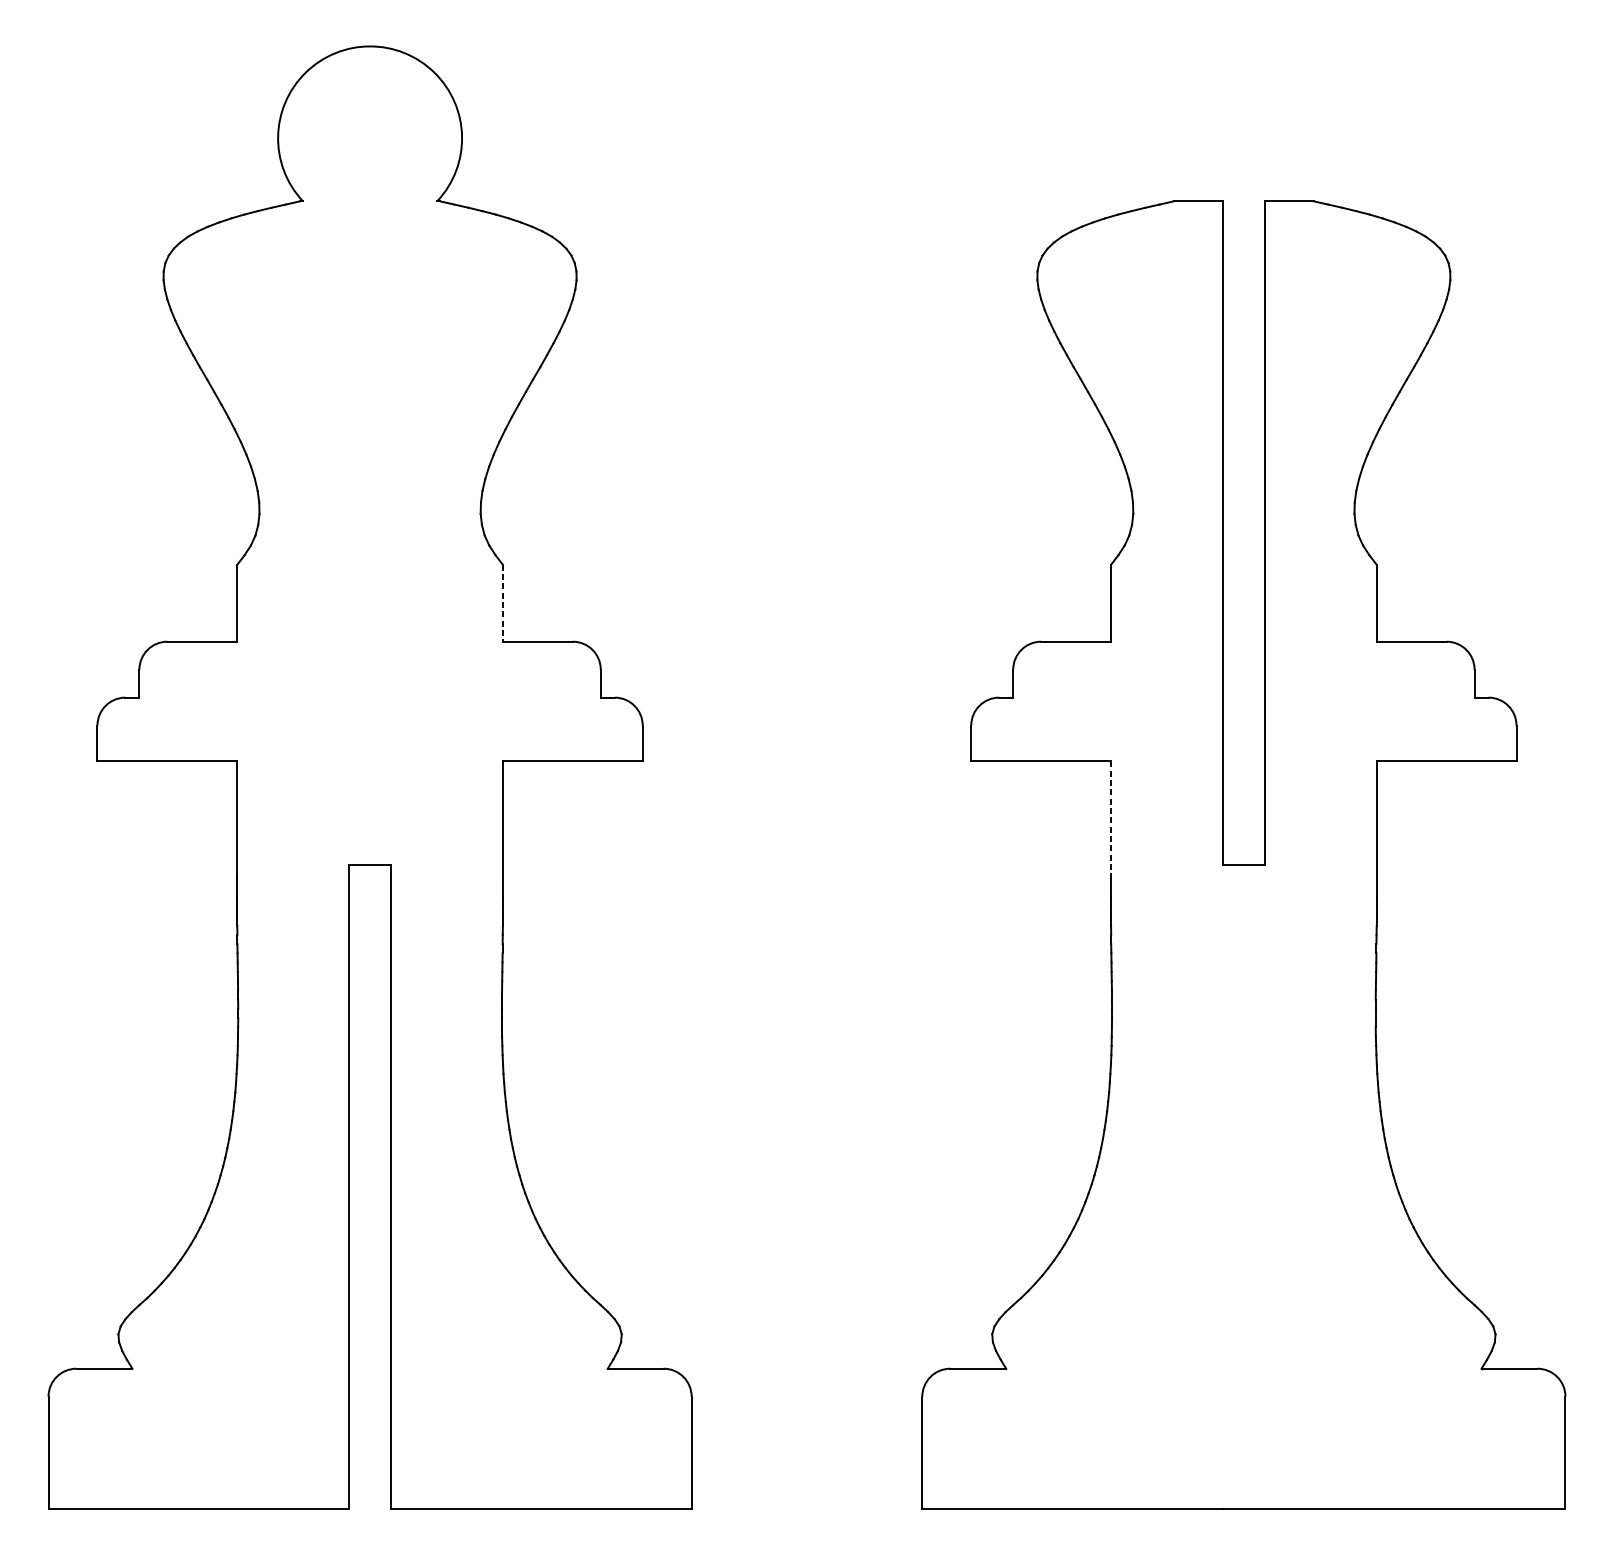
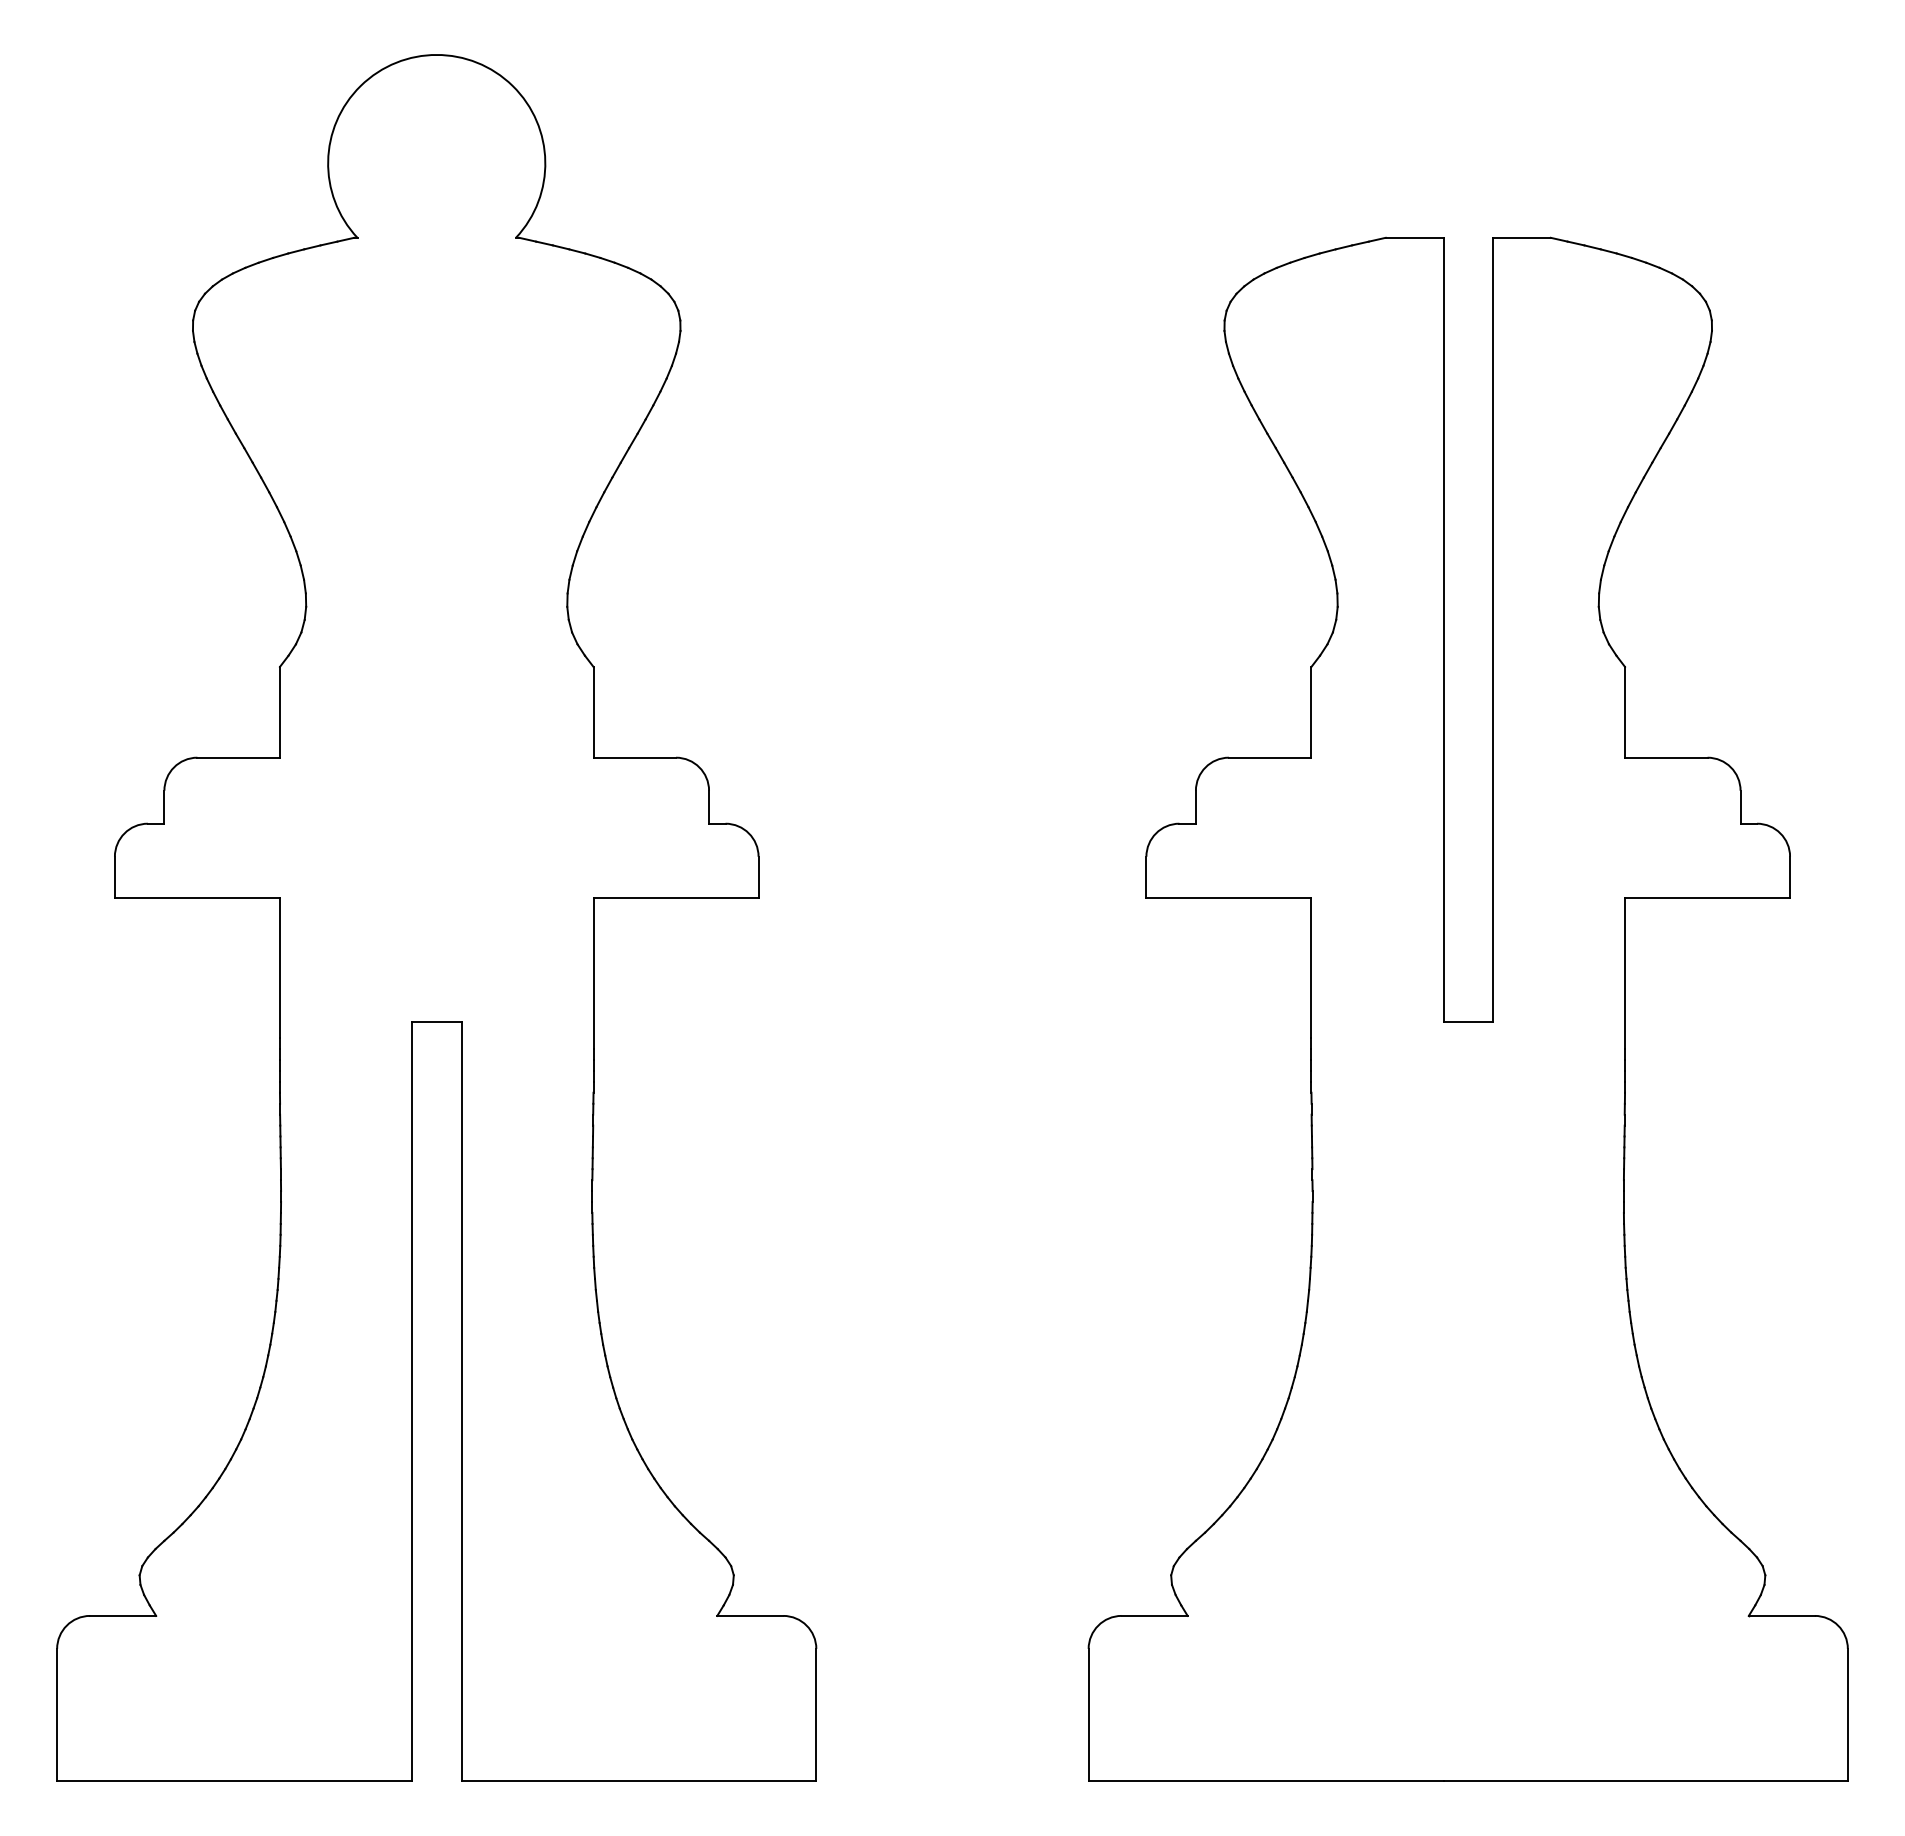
line: (502, 603) -> (593, 712), dashed -> solid
line: (1111, 819) -> (1311, 967), dashed -> solid

